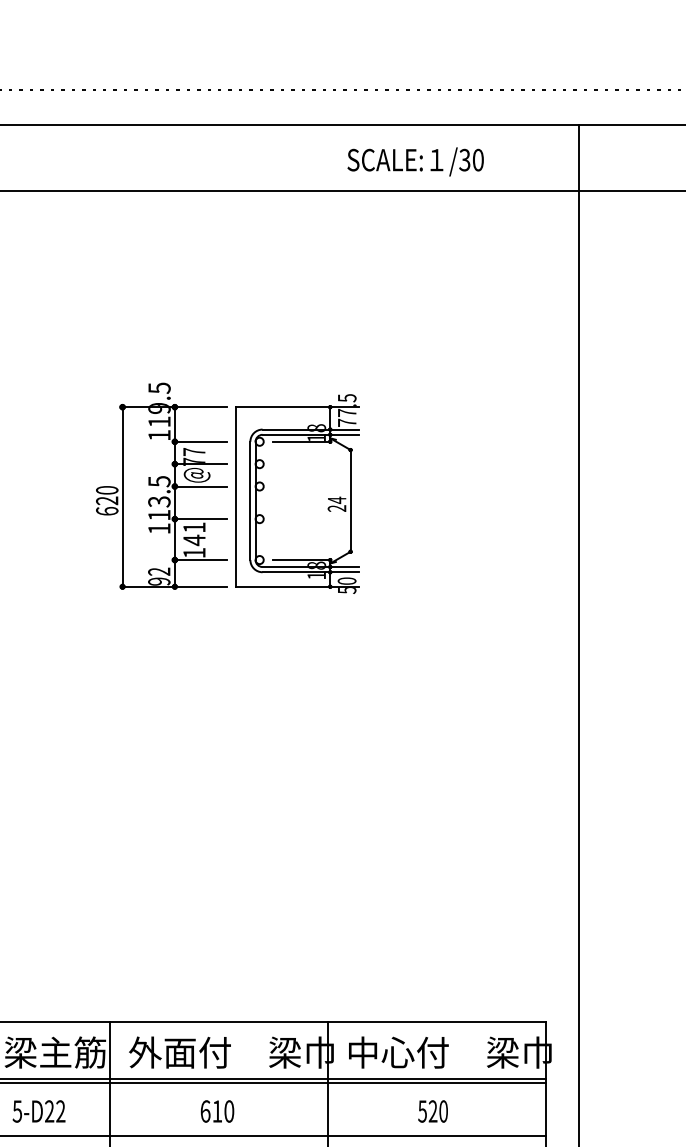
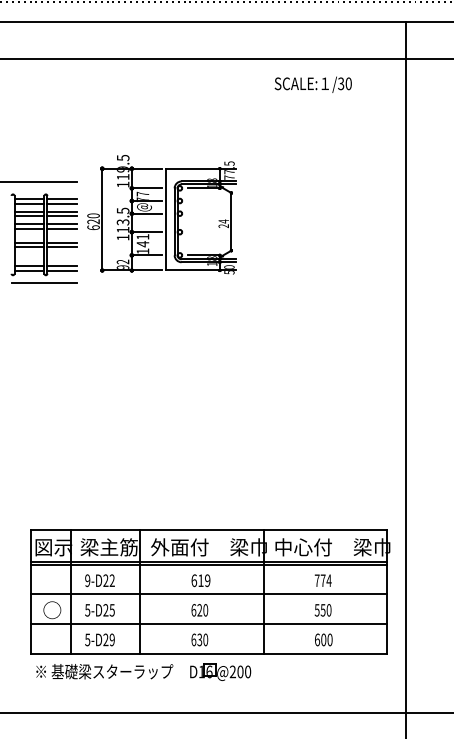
text: (414, 161) -> (312, 84), moved
part: (227, 487) -> (161, 214), moved
text: (17, 1111) -> (87, 580), 5-D22 -> 9-D22
text: (228, 1111) -> (207, 580), 610 -> 619
text: (431, 1111) -> (322, 580), 520 -> 774

